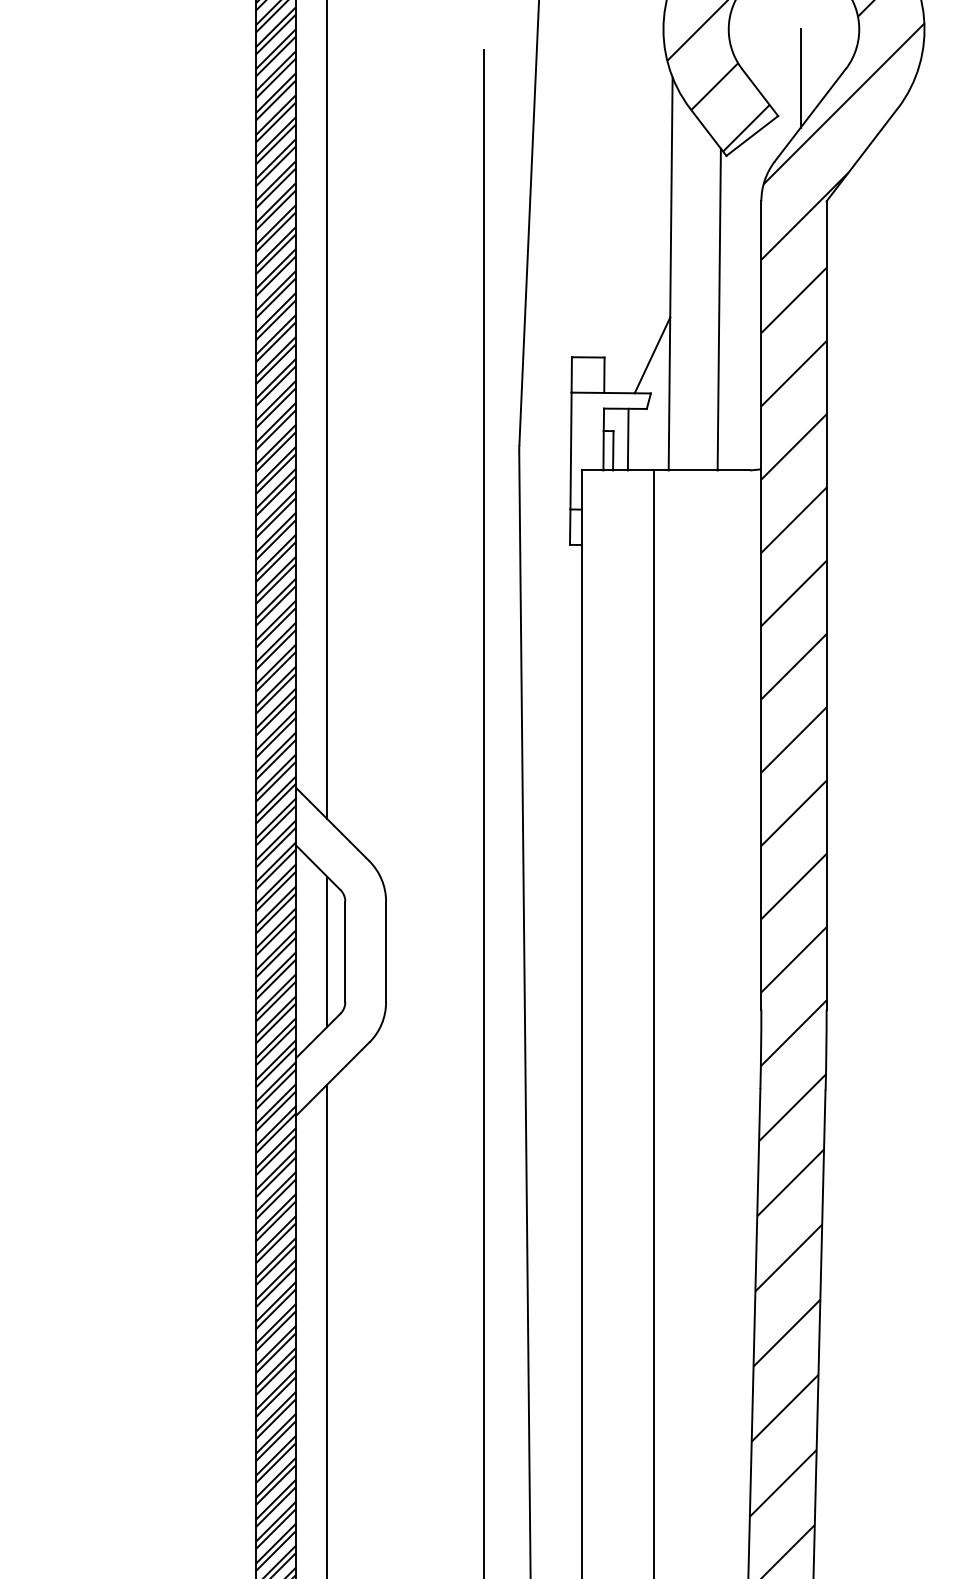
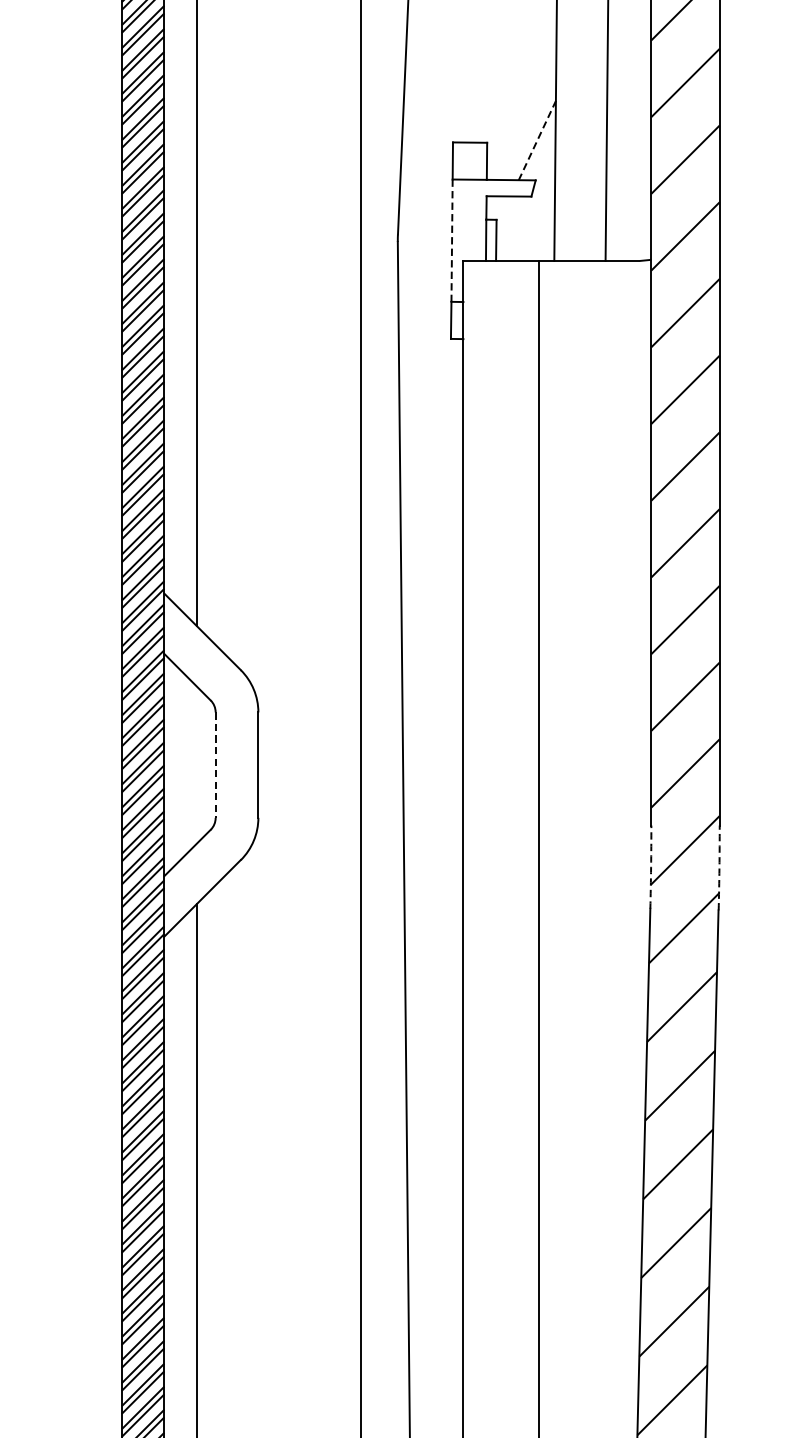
line: (652, 355) -> (537, 140), solid -> dashed
line: (627, 439) -> (511, 228), removed
line: (571, 451) -> (452, 241), solid -> dashed
line: (327, 951) -> (197, 764), removed
line: (345, 952) -> (215, 765), solid -> dashed
arc: (761, 1049) -> (651, 867), solid -> dashed
arc: (826, 1050) -> (719, 868), solid -> dashed

